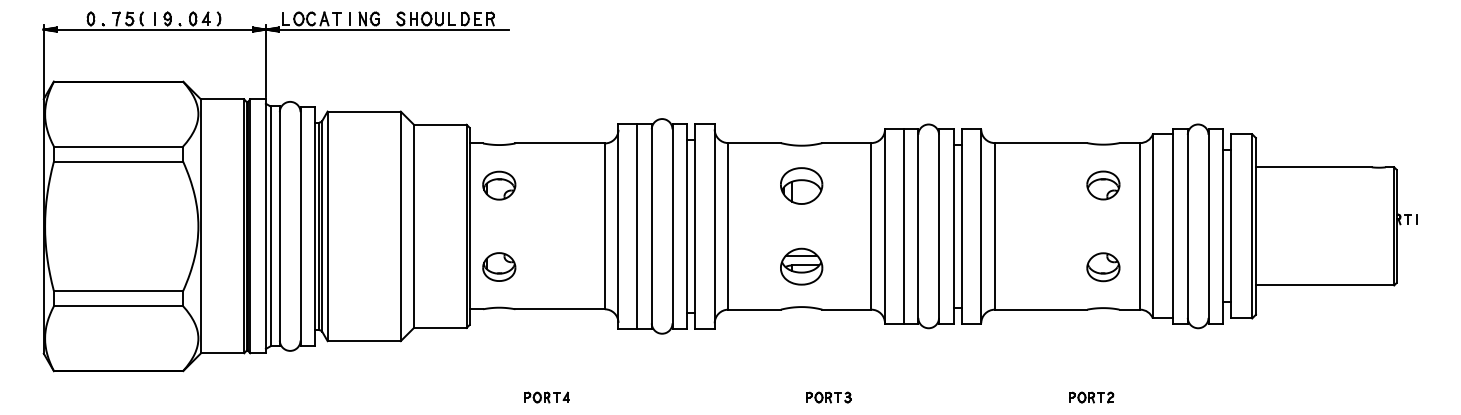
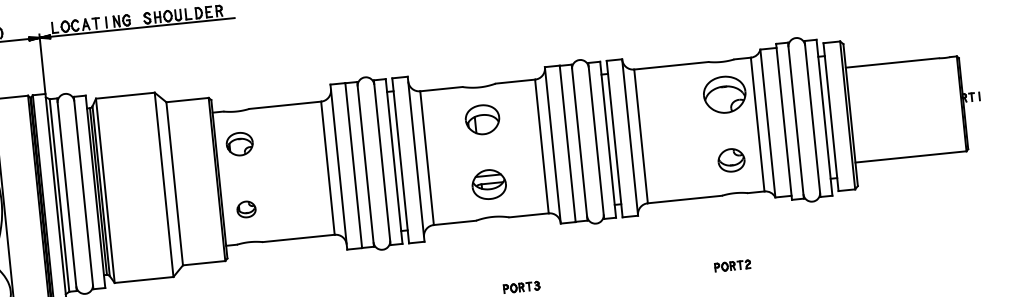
part: (1103, 185) -> (724, 94), size x1.6
part: (499, 266) -> (246, 209), size x0.7

